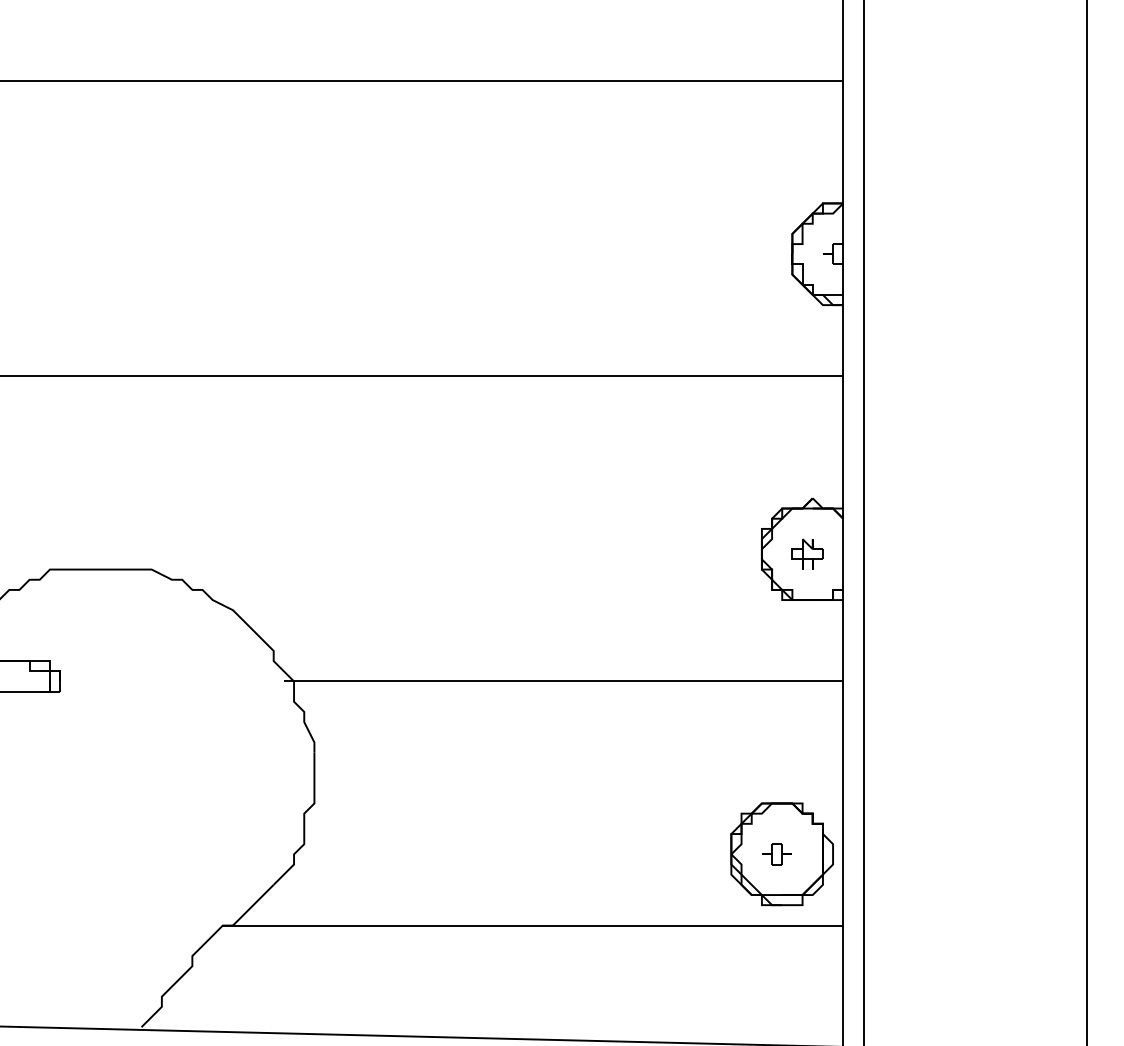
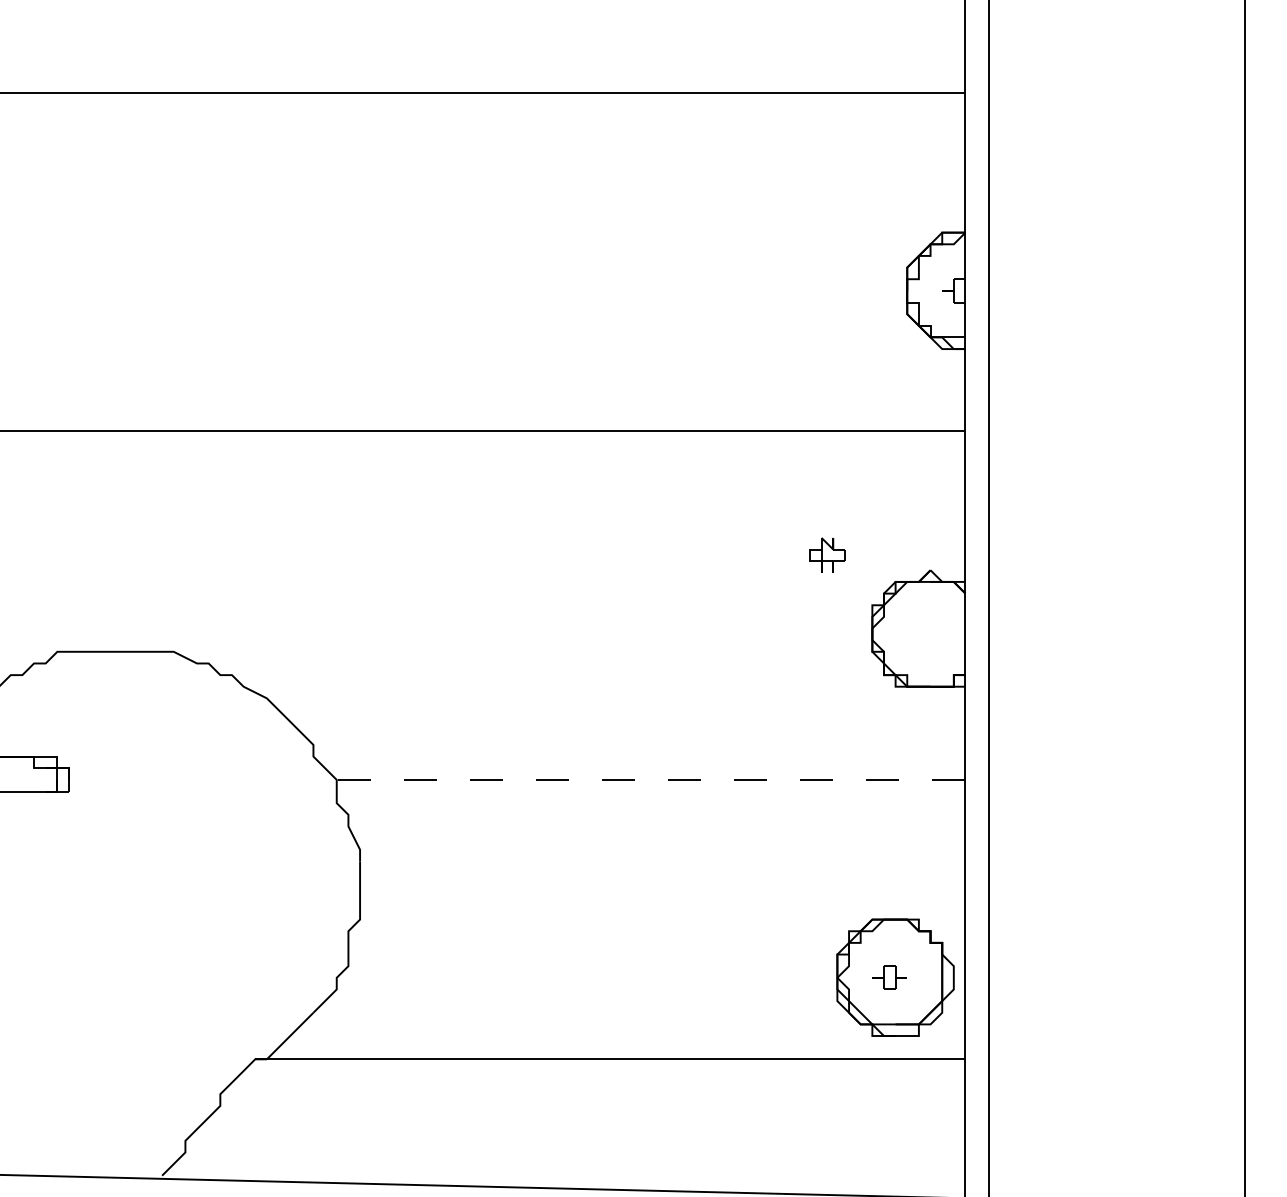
part: (807, 553) -> (827, 554), moved
line: (563, 681) -> (645, 779), solid -> dashed

